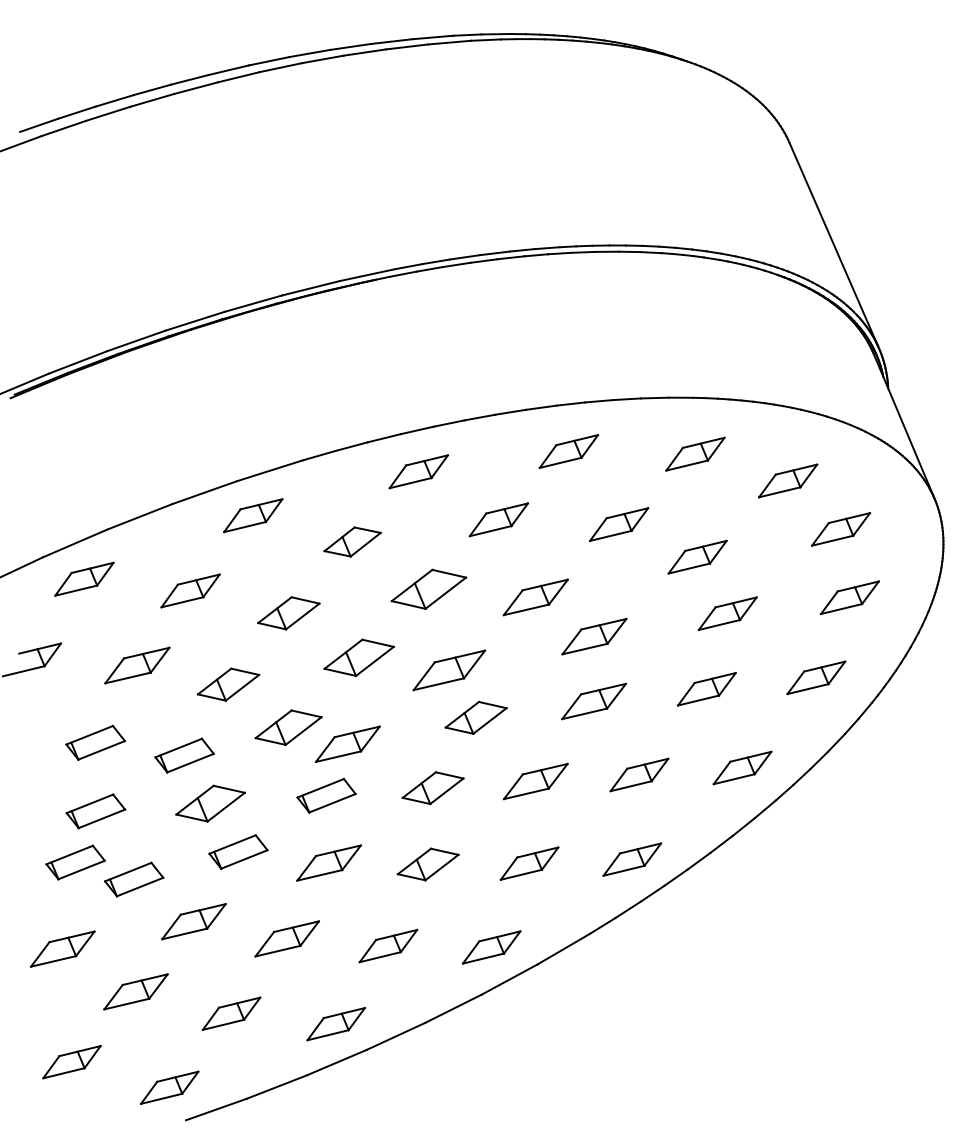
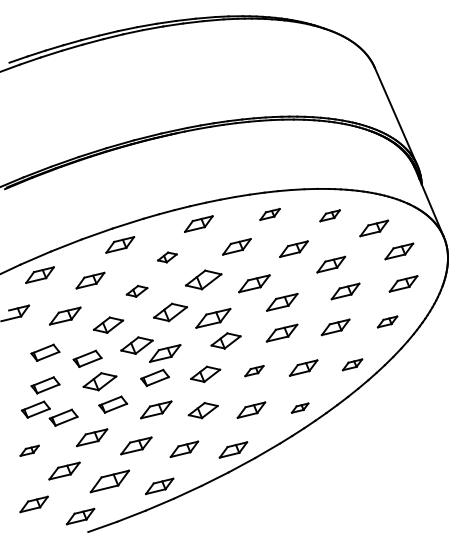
part: (567, 451) -> (269, 214), size x0.7
part: (693, 453) -> (329, 215), size x0.7
part: (352, 542) -> (167, 257), size x0.7
part: (287, 613) -> (136, 291), size x0.7
part: (816, 676) -> (387, 321), size x0.7
part: (742, 767) -> (352, 364), size x0.7
part: (535, 780) -> (254, 370), size x0.6
part: (630, 858) -> (299, 407), size x0.6
part: (62, 948) -> (29, 450), size x0.6
part: (230, 1013) -> (109, 481), size x1.4

